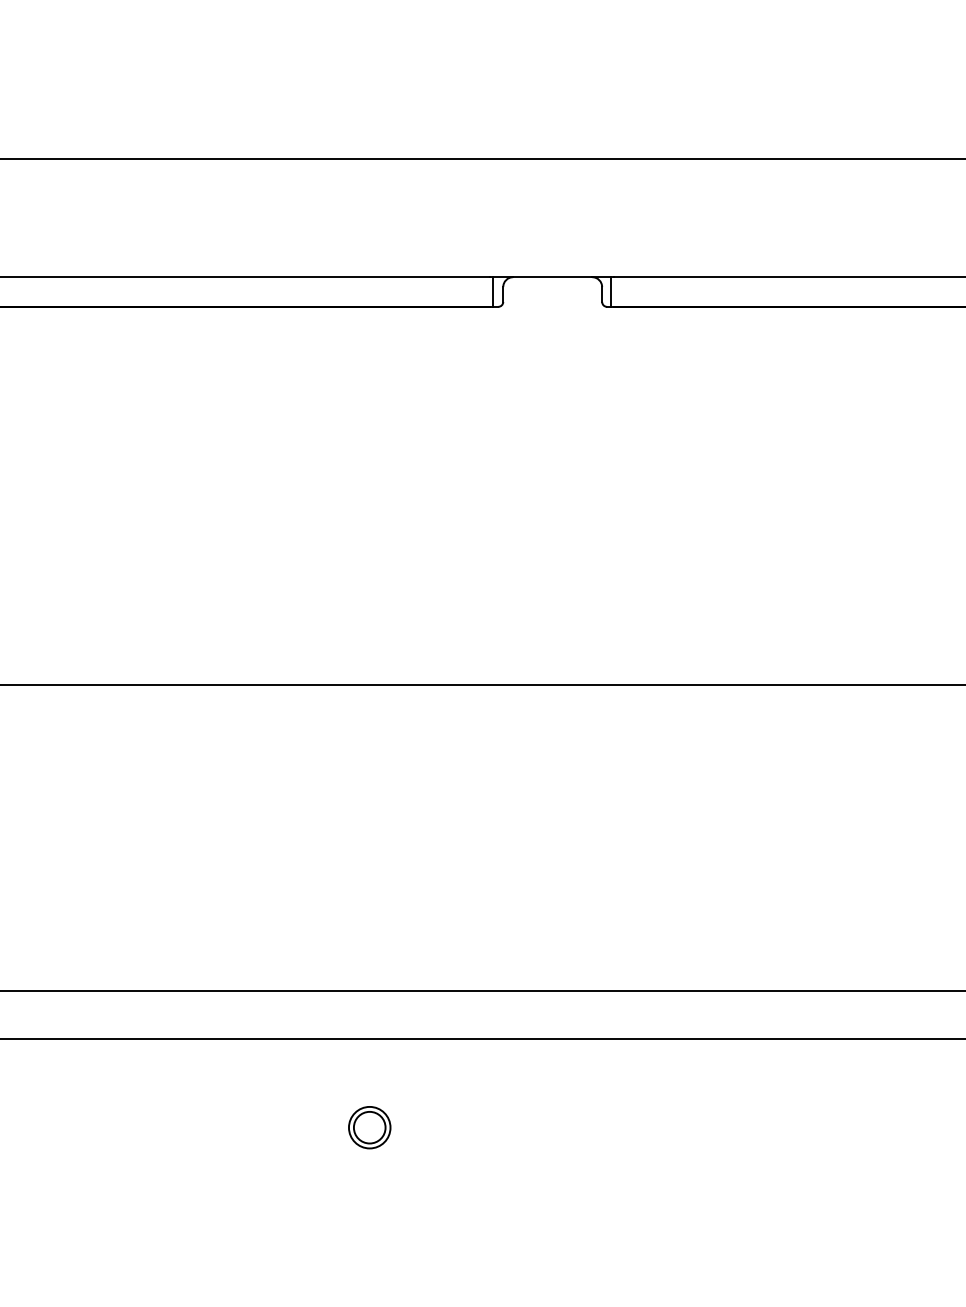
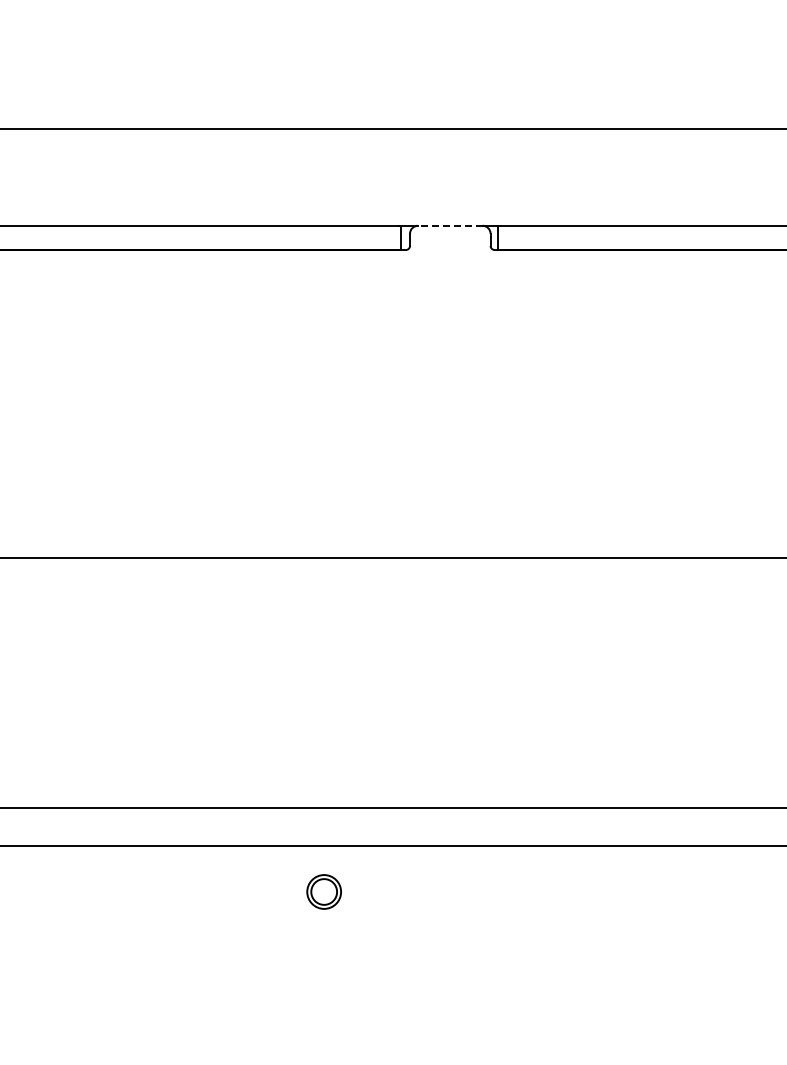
line: (551, 276) -> (449, 225), solid -> dashed
part: (368, 1127) -> (323, 891), moved

